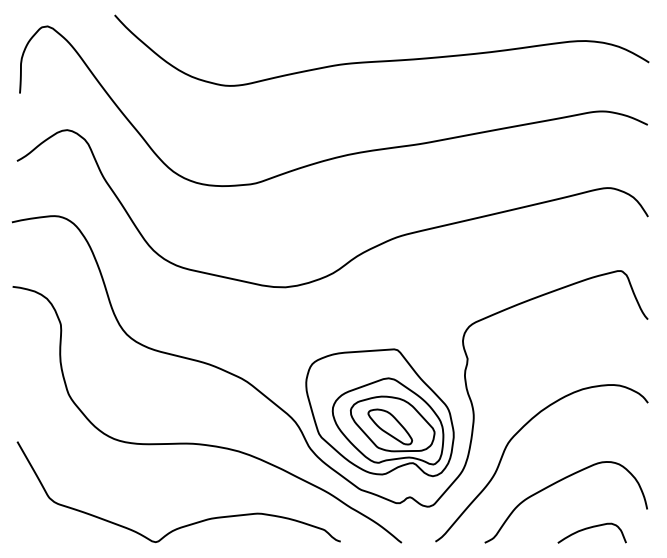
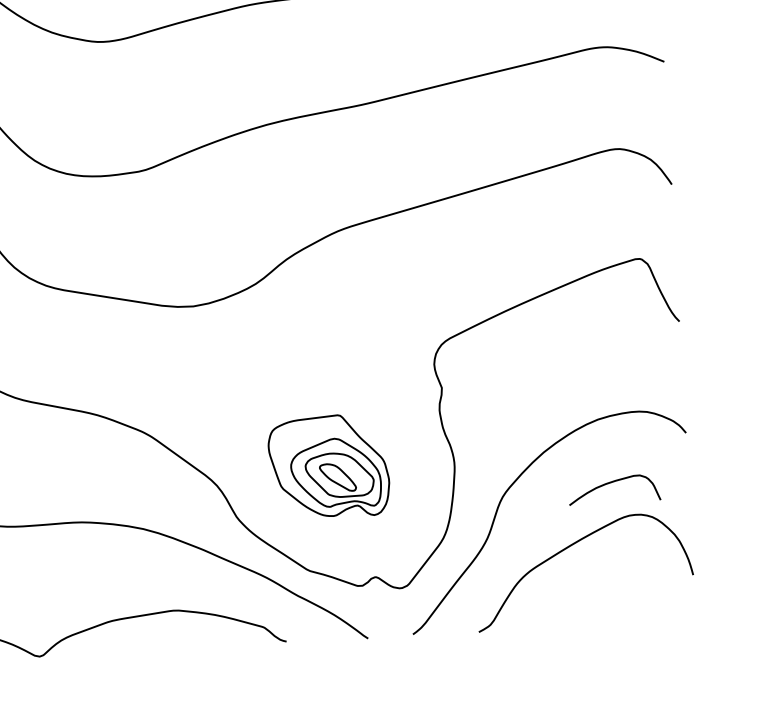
part: (379, 412) -> (328, 466), size x0.6
curve: (591, 528) -> (613, 483), moved

